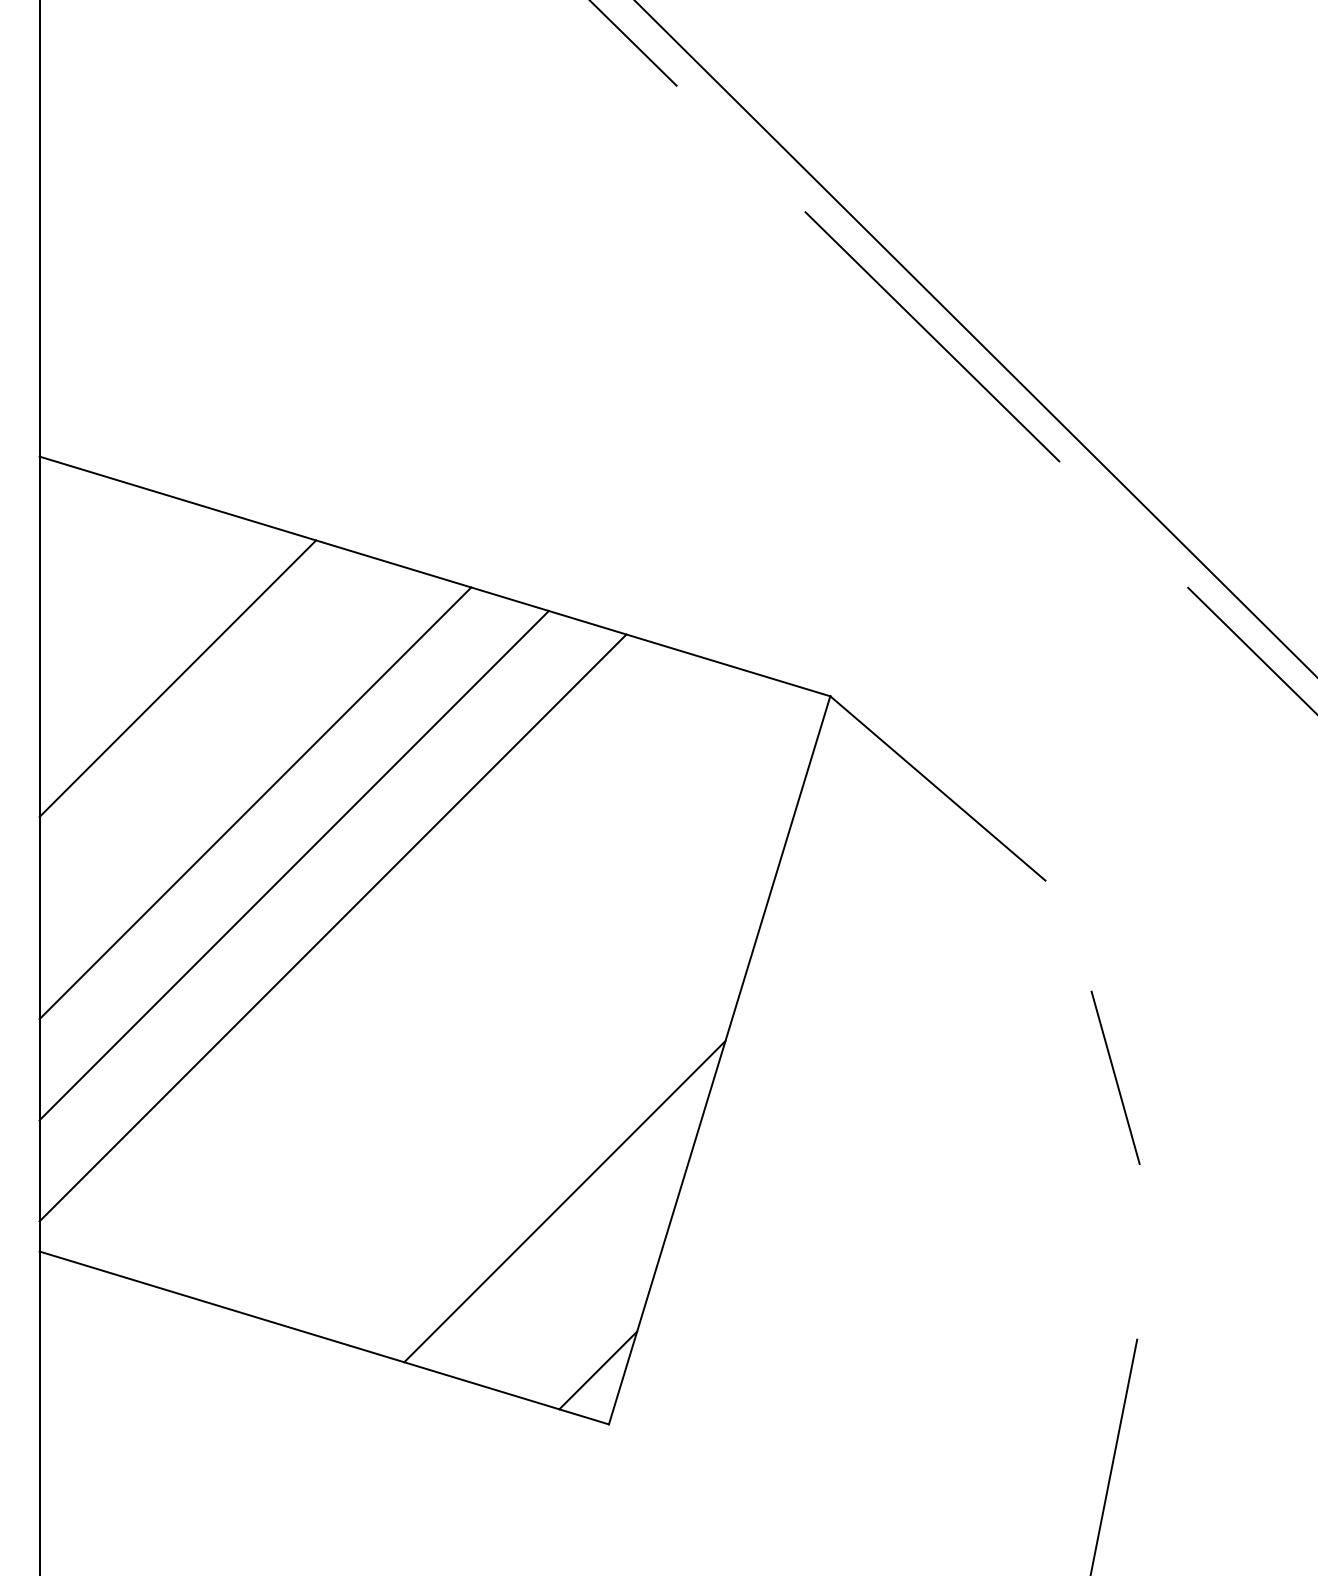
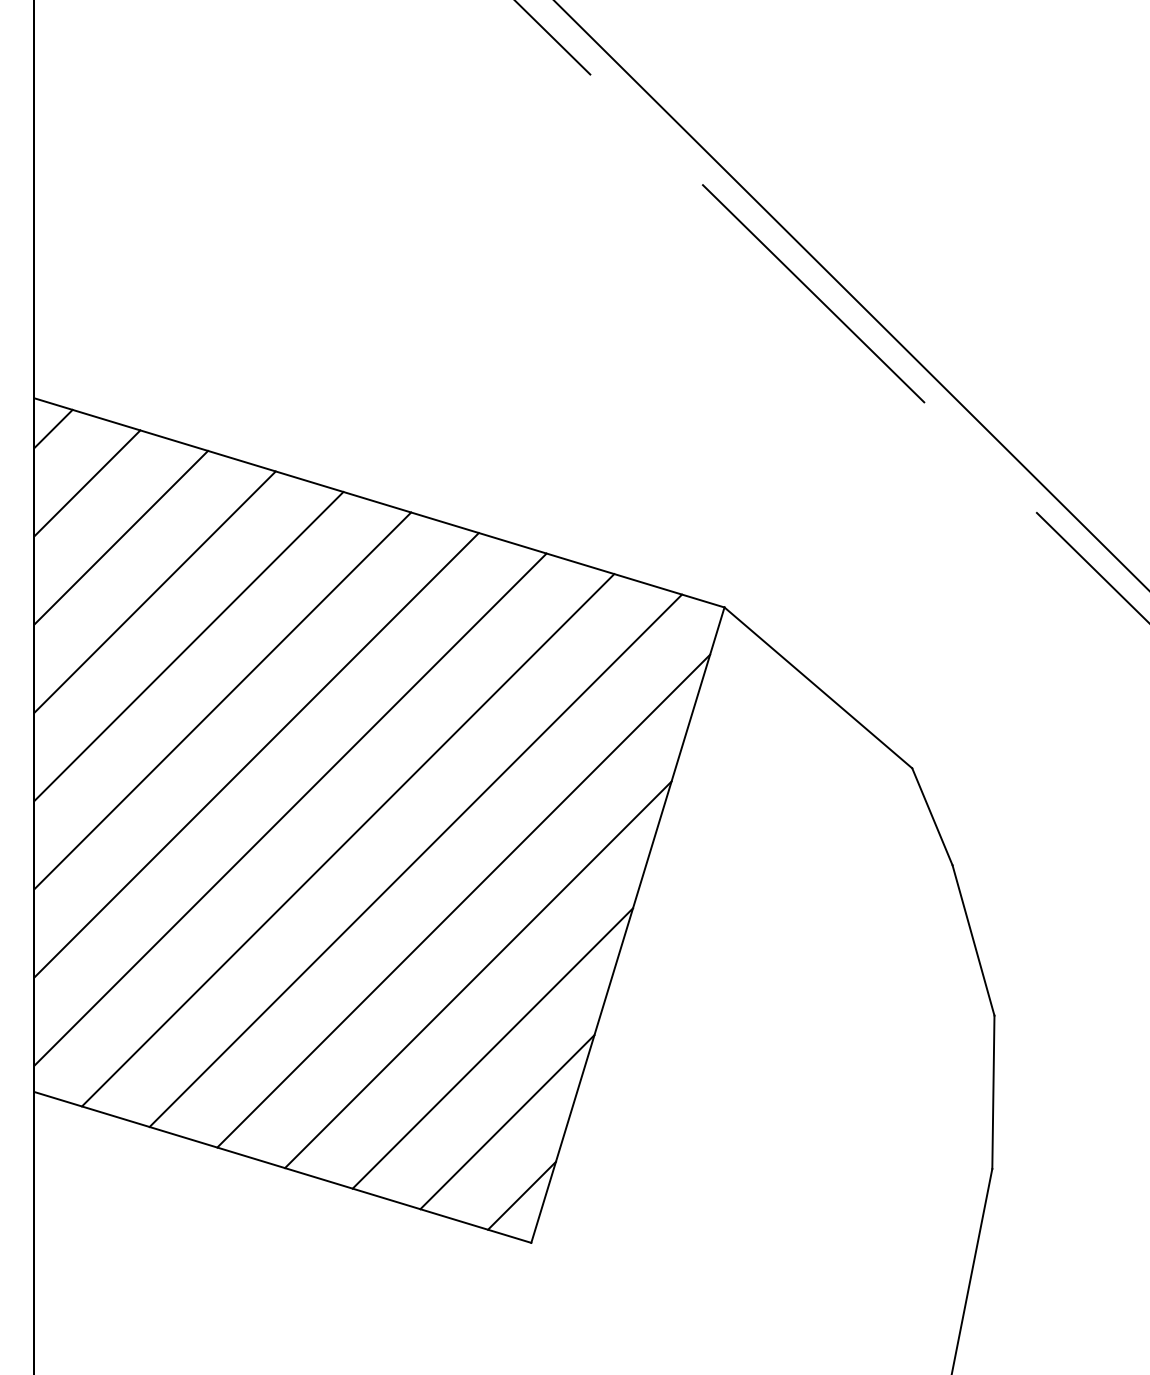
line: (61, 491) -> (53, 428), added
line: (99, 553) -> (86, 482), added
line: (138, 615) -> (120, 536), added
line: (216, 740) -> (188, 646), added
line: (1068, 935) -> (932, 816), added
line: (399, 963) -> (348, 840), added
line: (476, 986) -> (415, 860), added
line: (531, 1032) -> (463, 900), added
line: (547, 1116) -> (477, 974), added
line: (1138, 1251) -> (993, 1091), added
line: (581, 1285) -> (507, 1121), added

